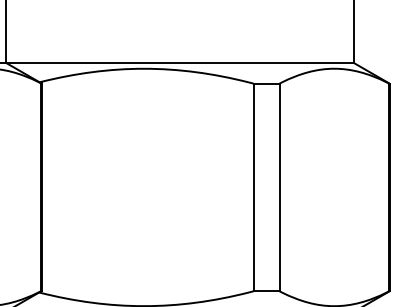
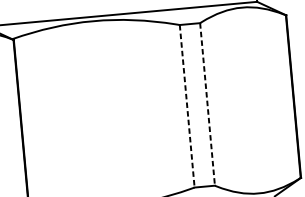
line: (253, 187) -> (187, 106), solid -> dashed
line: (279, 187) -> (207, 104), solid -> dashed

